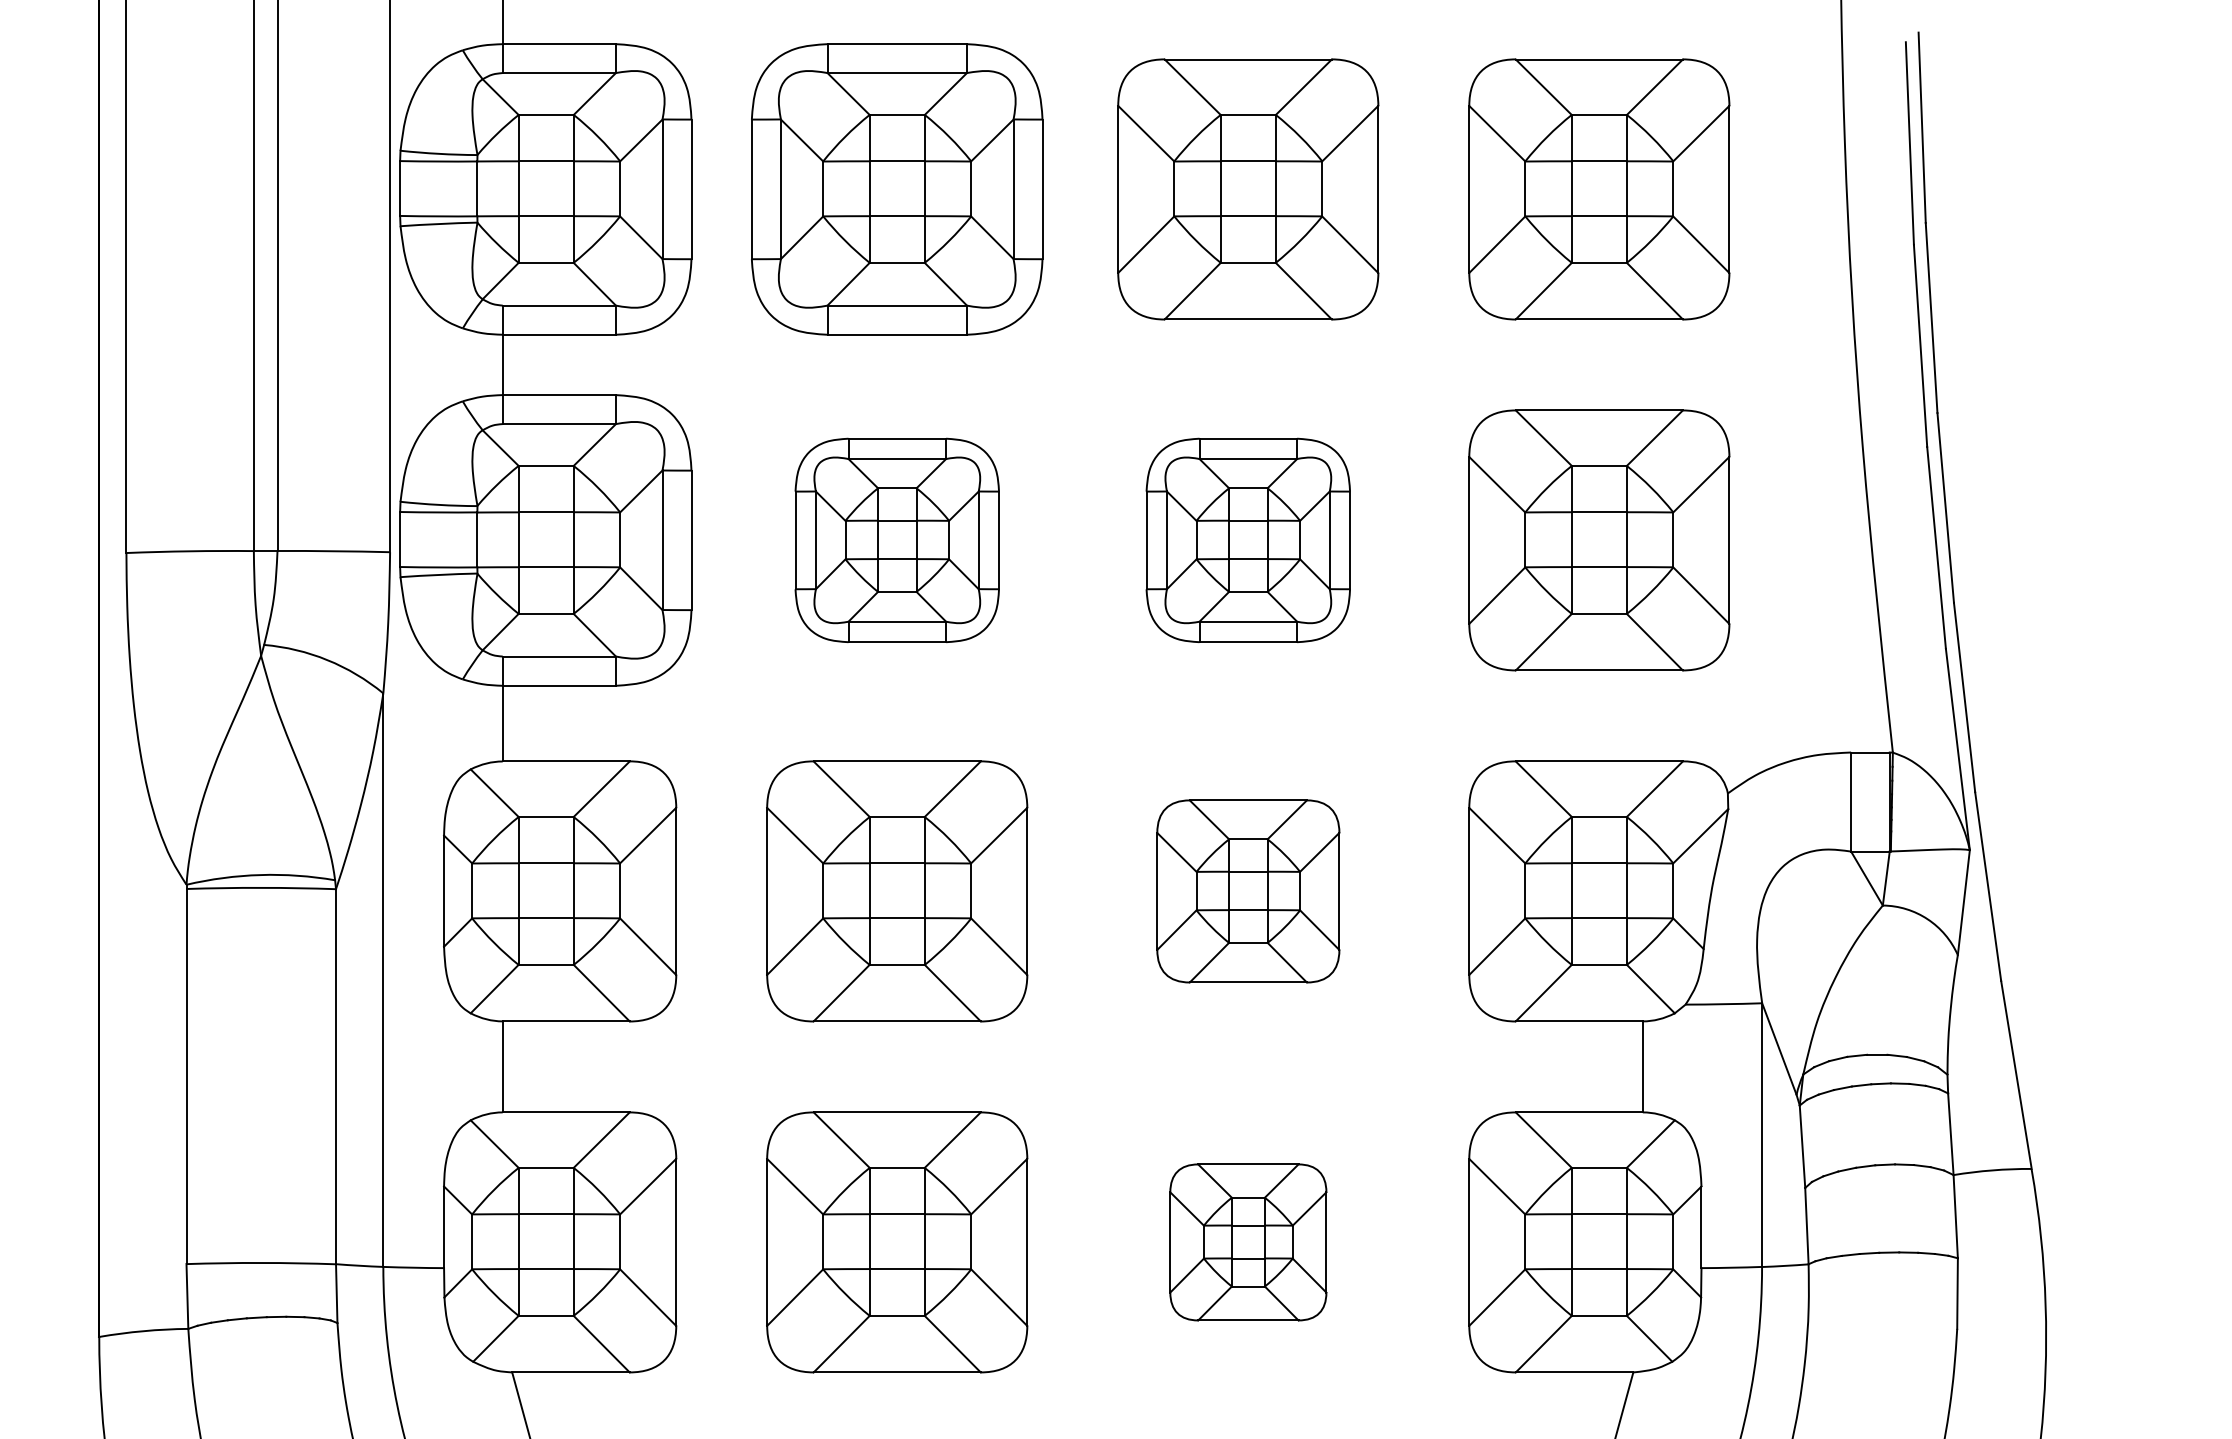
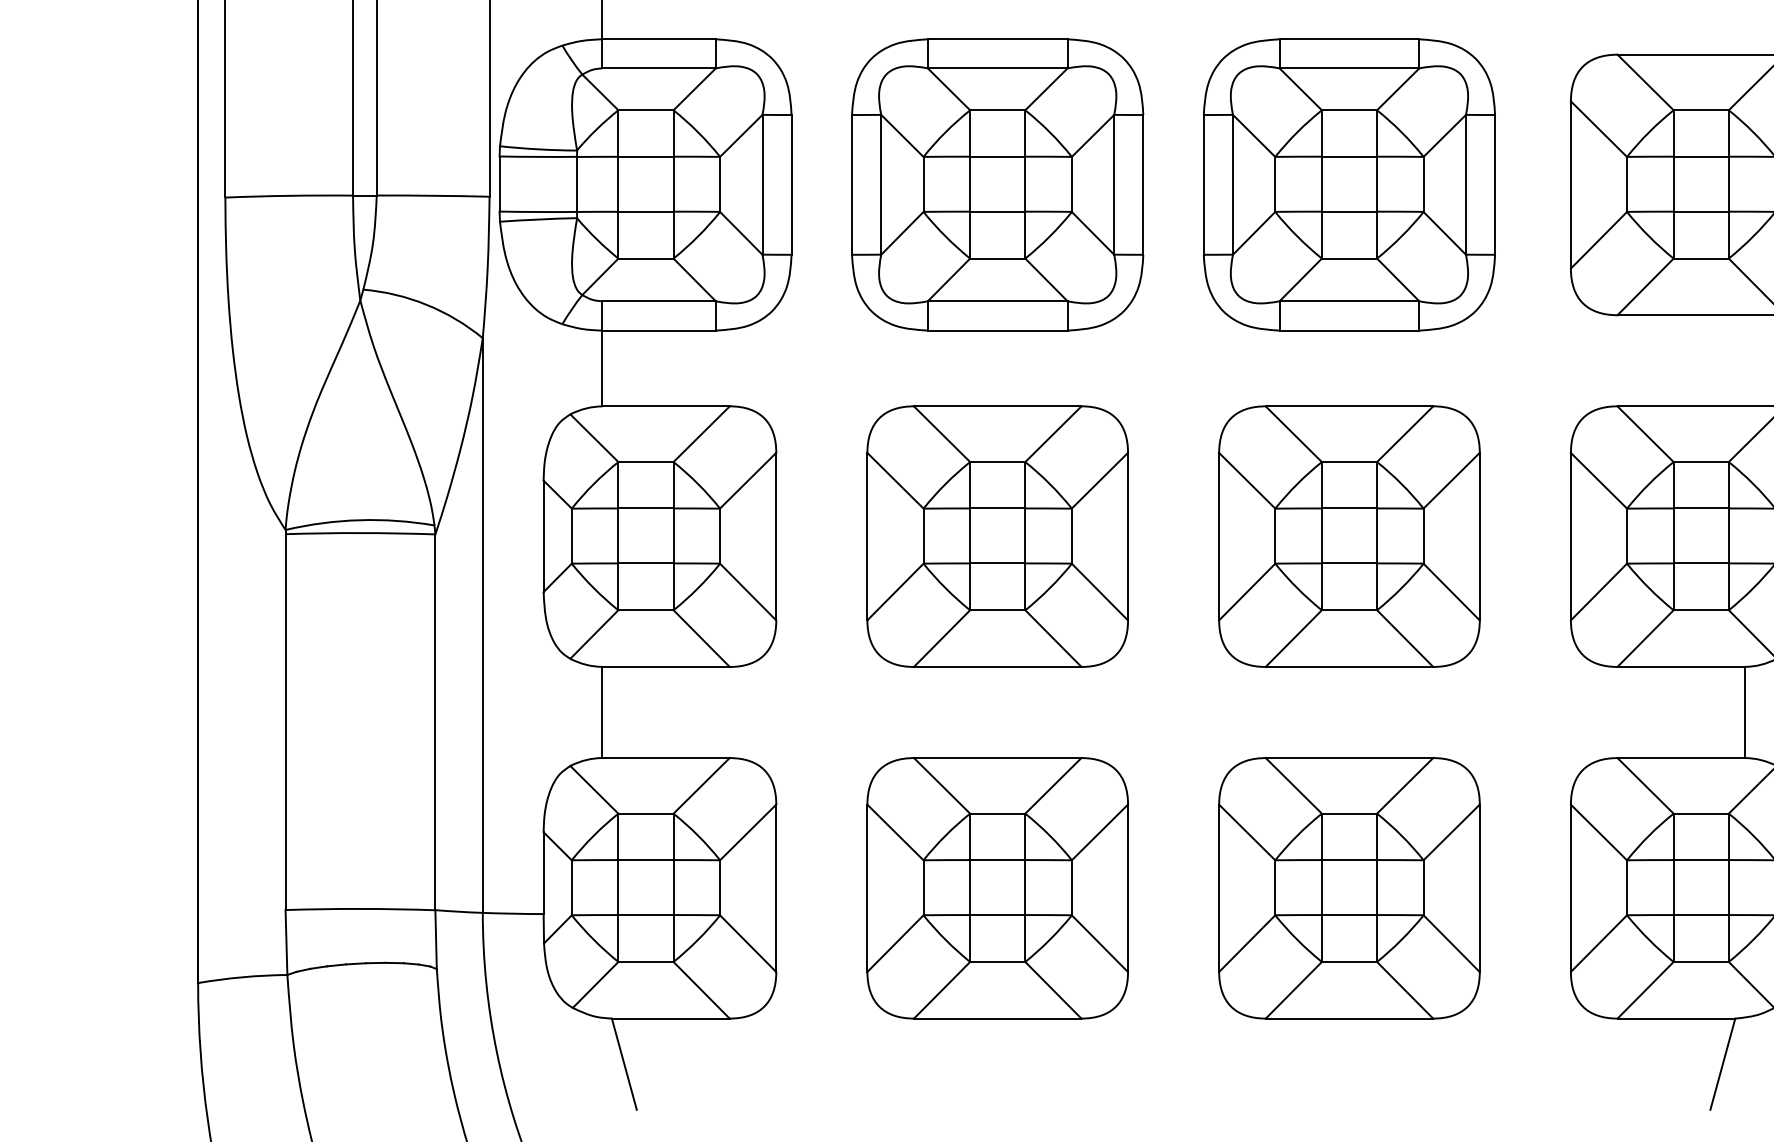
part: (897, 540) -> (997, 185), size x1.43
part: (1248, 540) -> (1349, 185), size x1.43
part: (1248, 891) -> (1349, 536), size x1.43
part: (1248, 1242) -> (1349, 888), size x1.67

